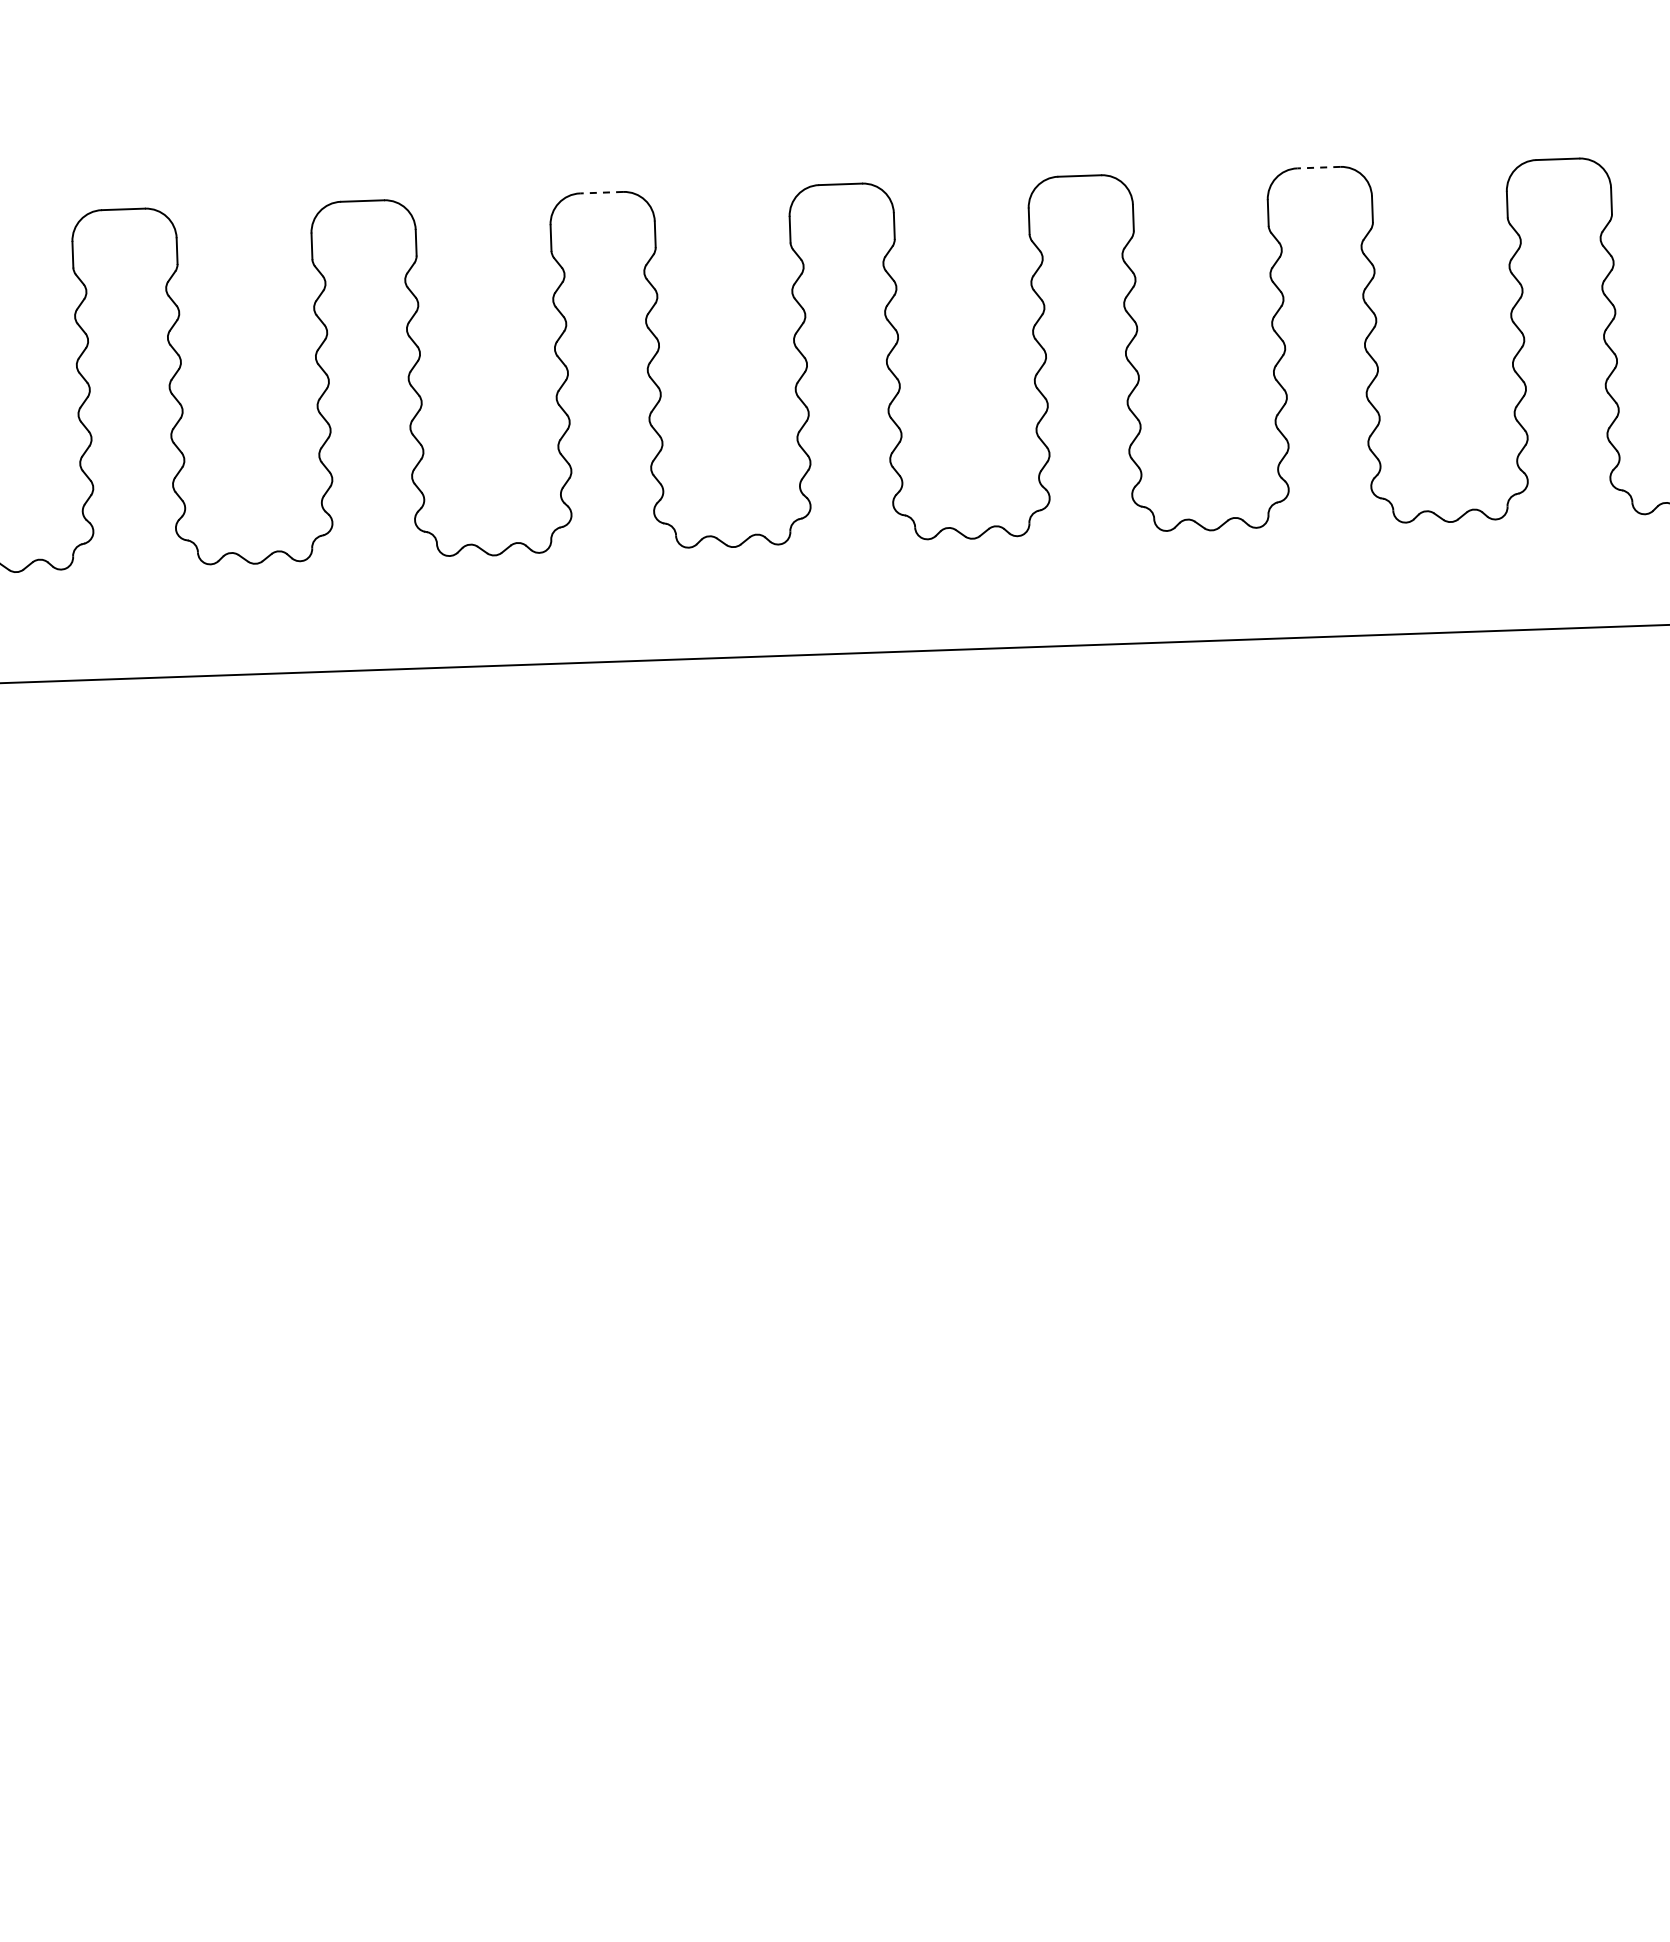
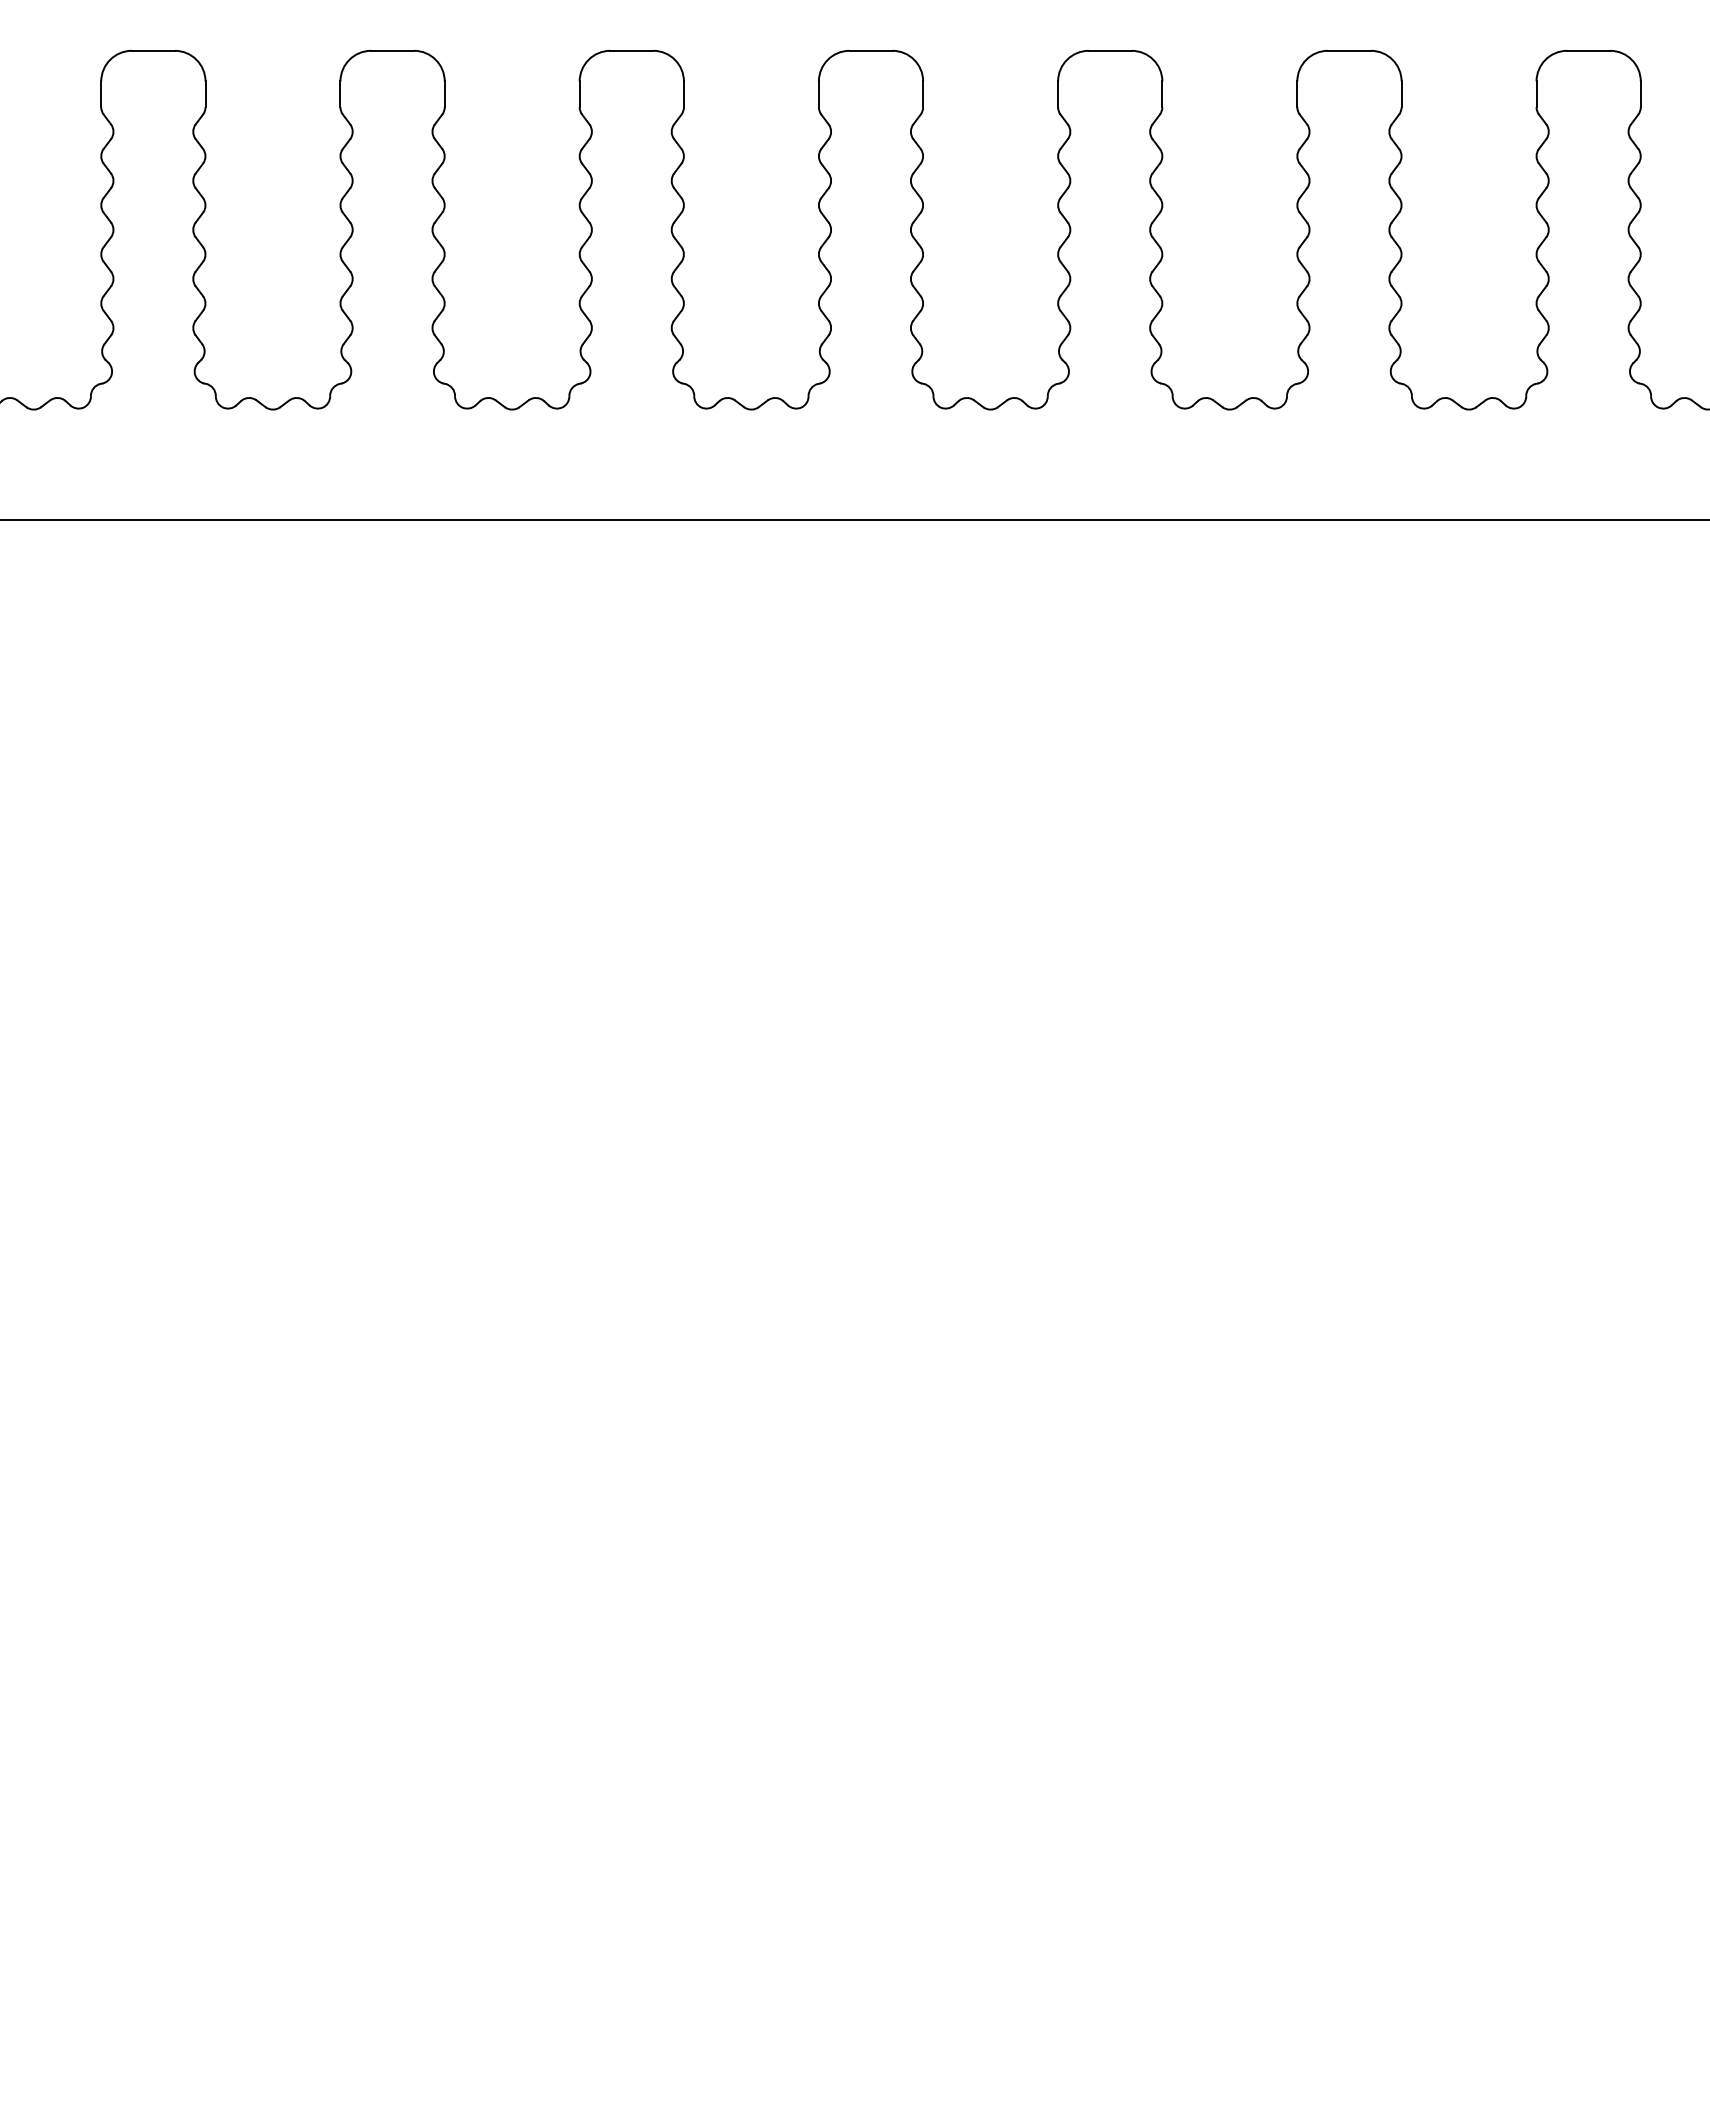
line: (1317, 167) -> (1348, 50), dashed -> solid
line: (601, 192) -> (631, 50), dashed -> solid

